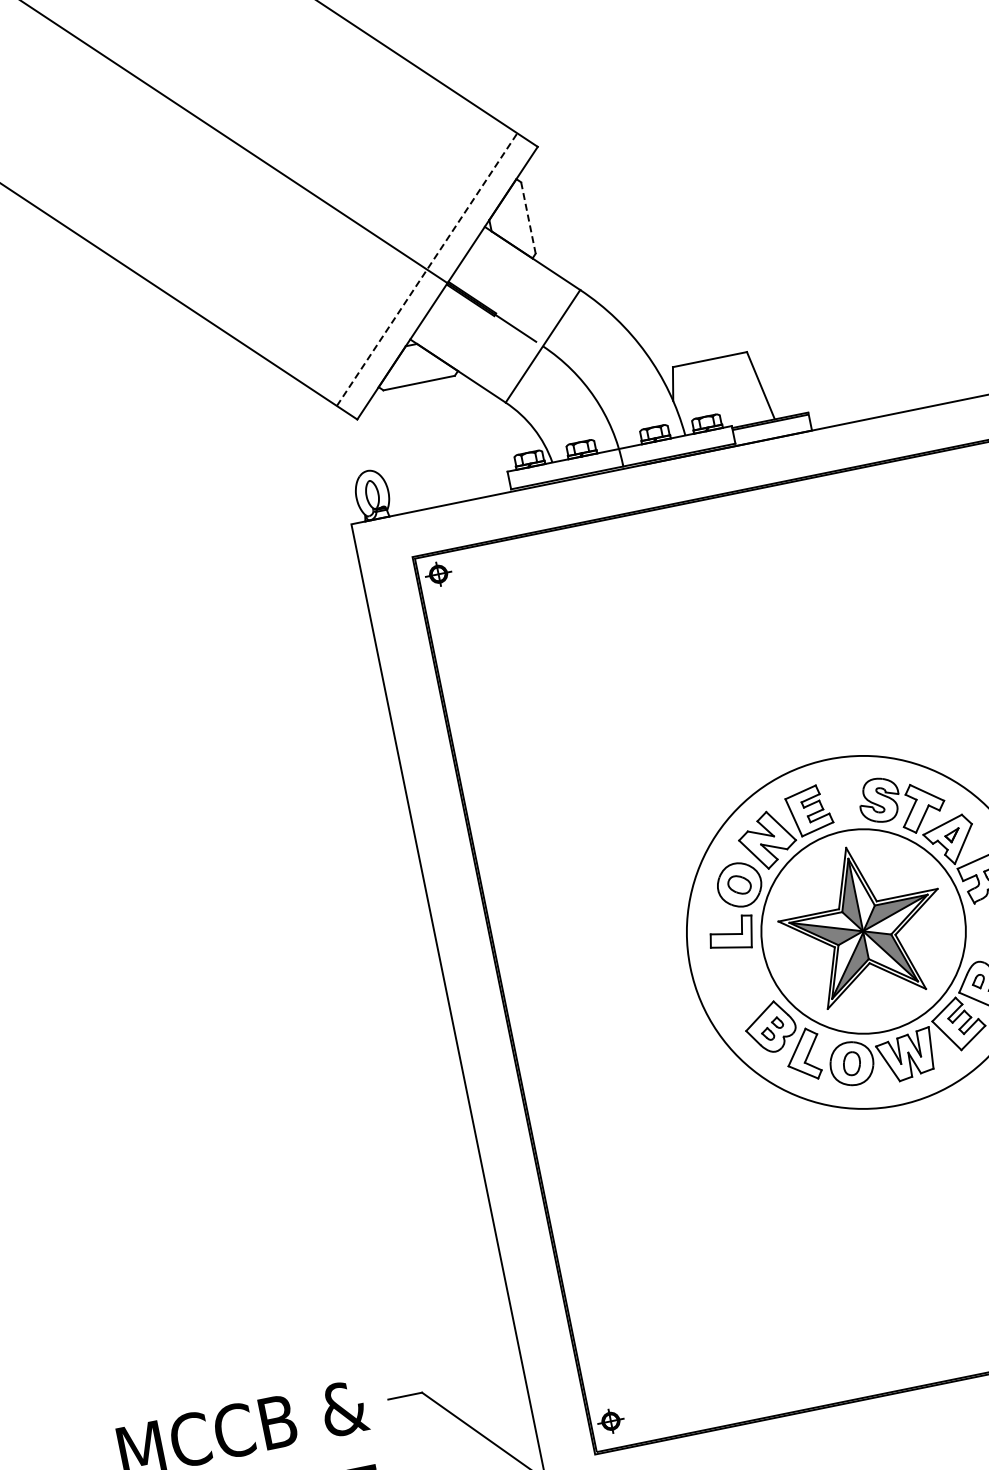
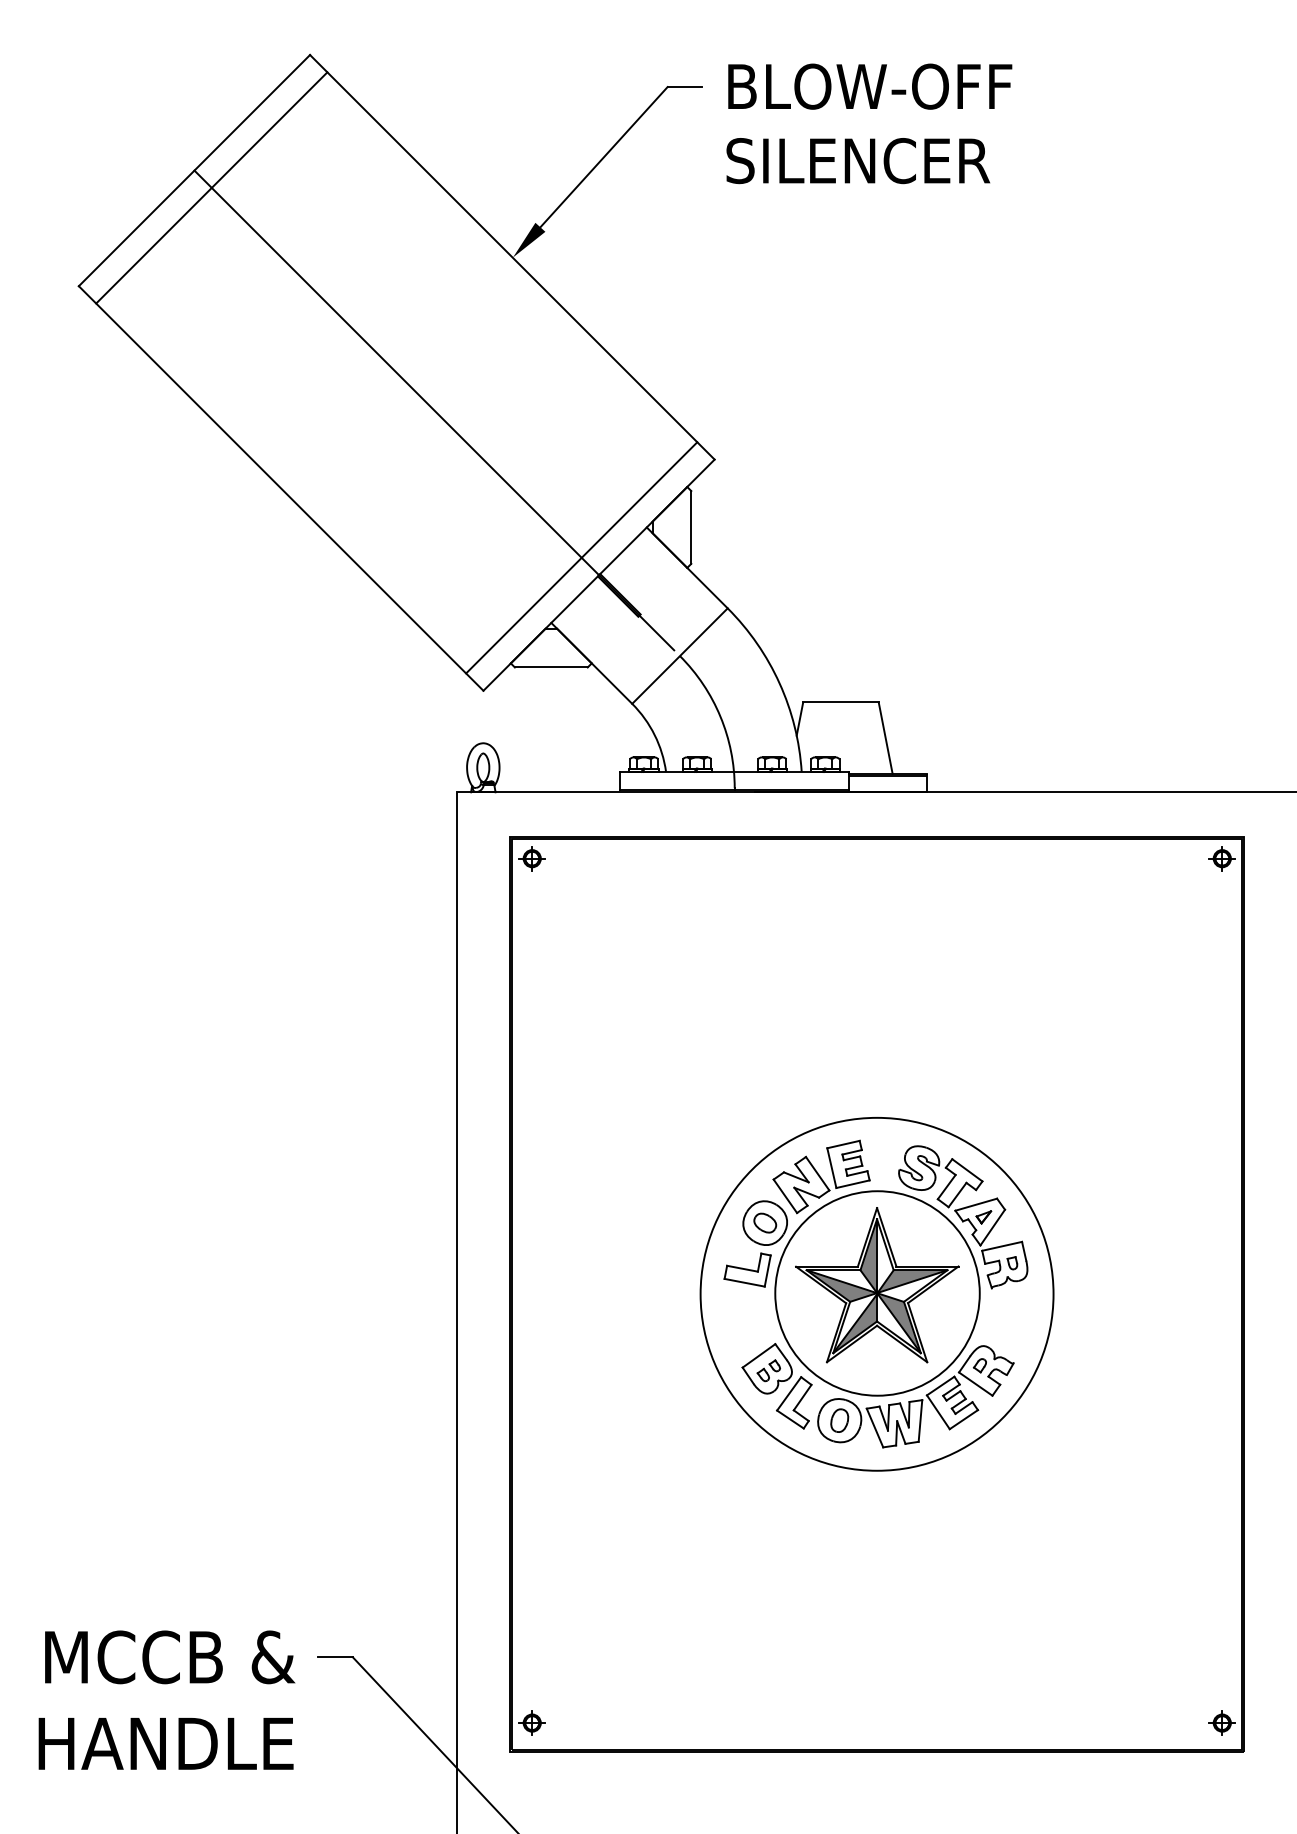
line: (528, 218) -> (691, 527), dashed -> solid
line: (427, 269) -> (582, 557), dashed -> solid

